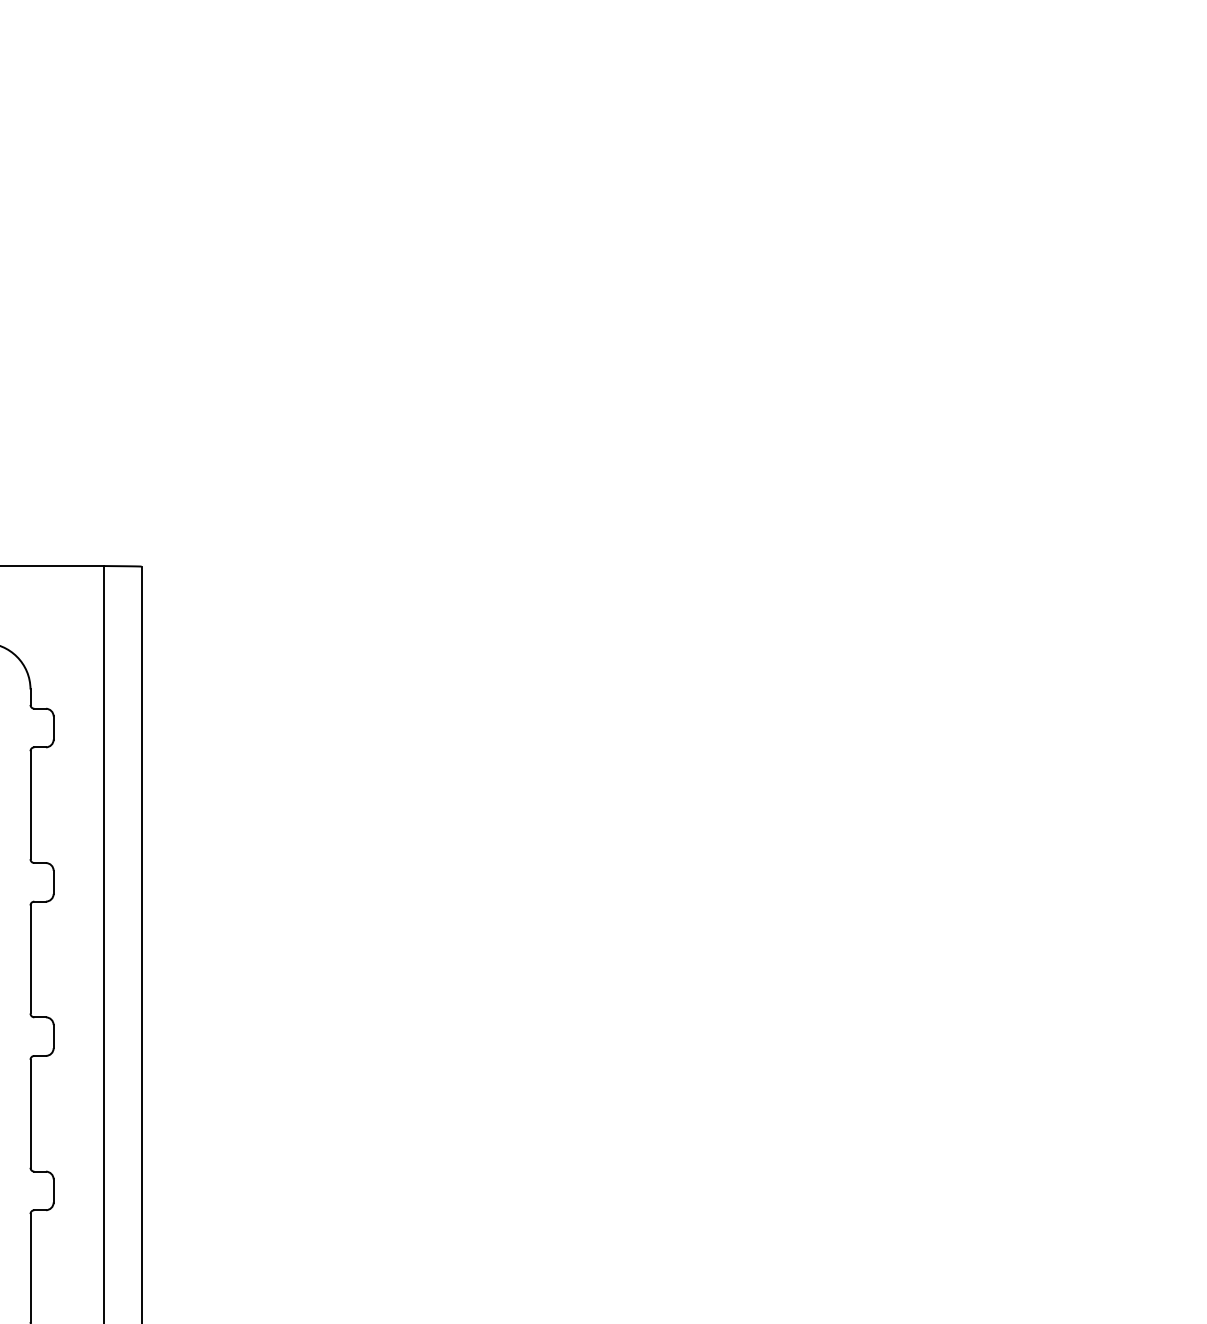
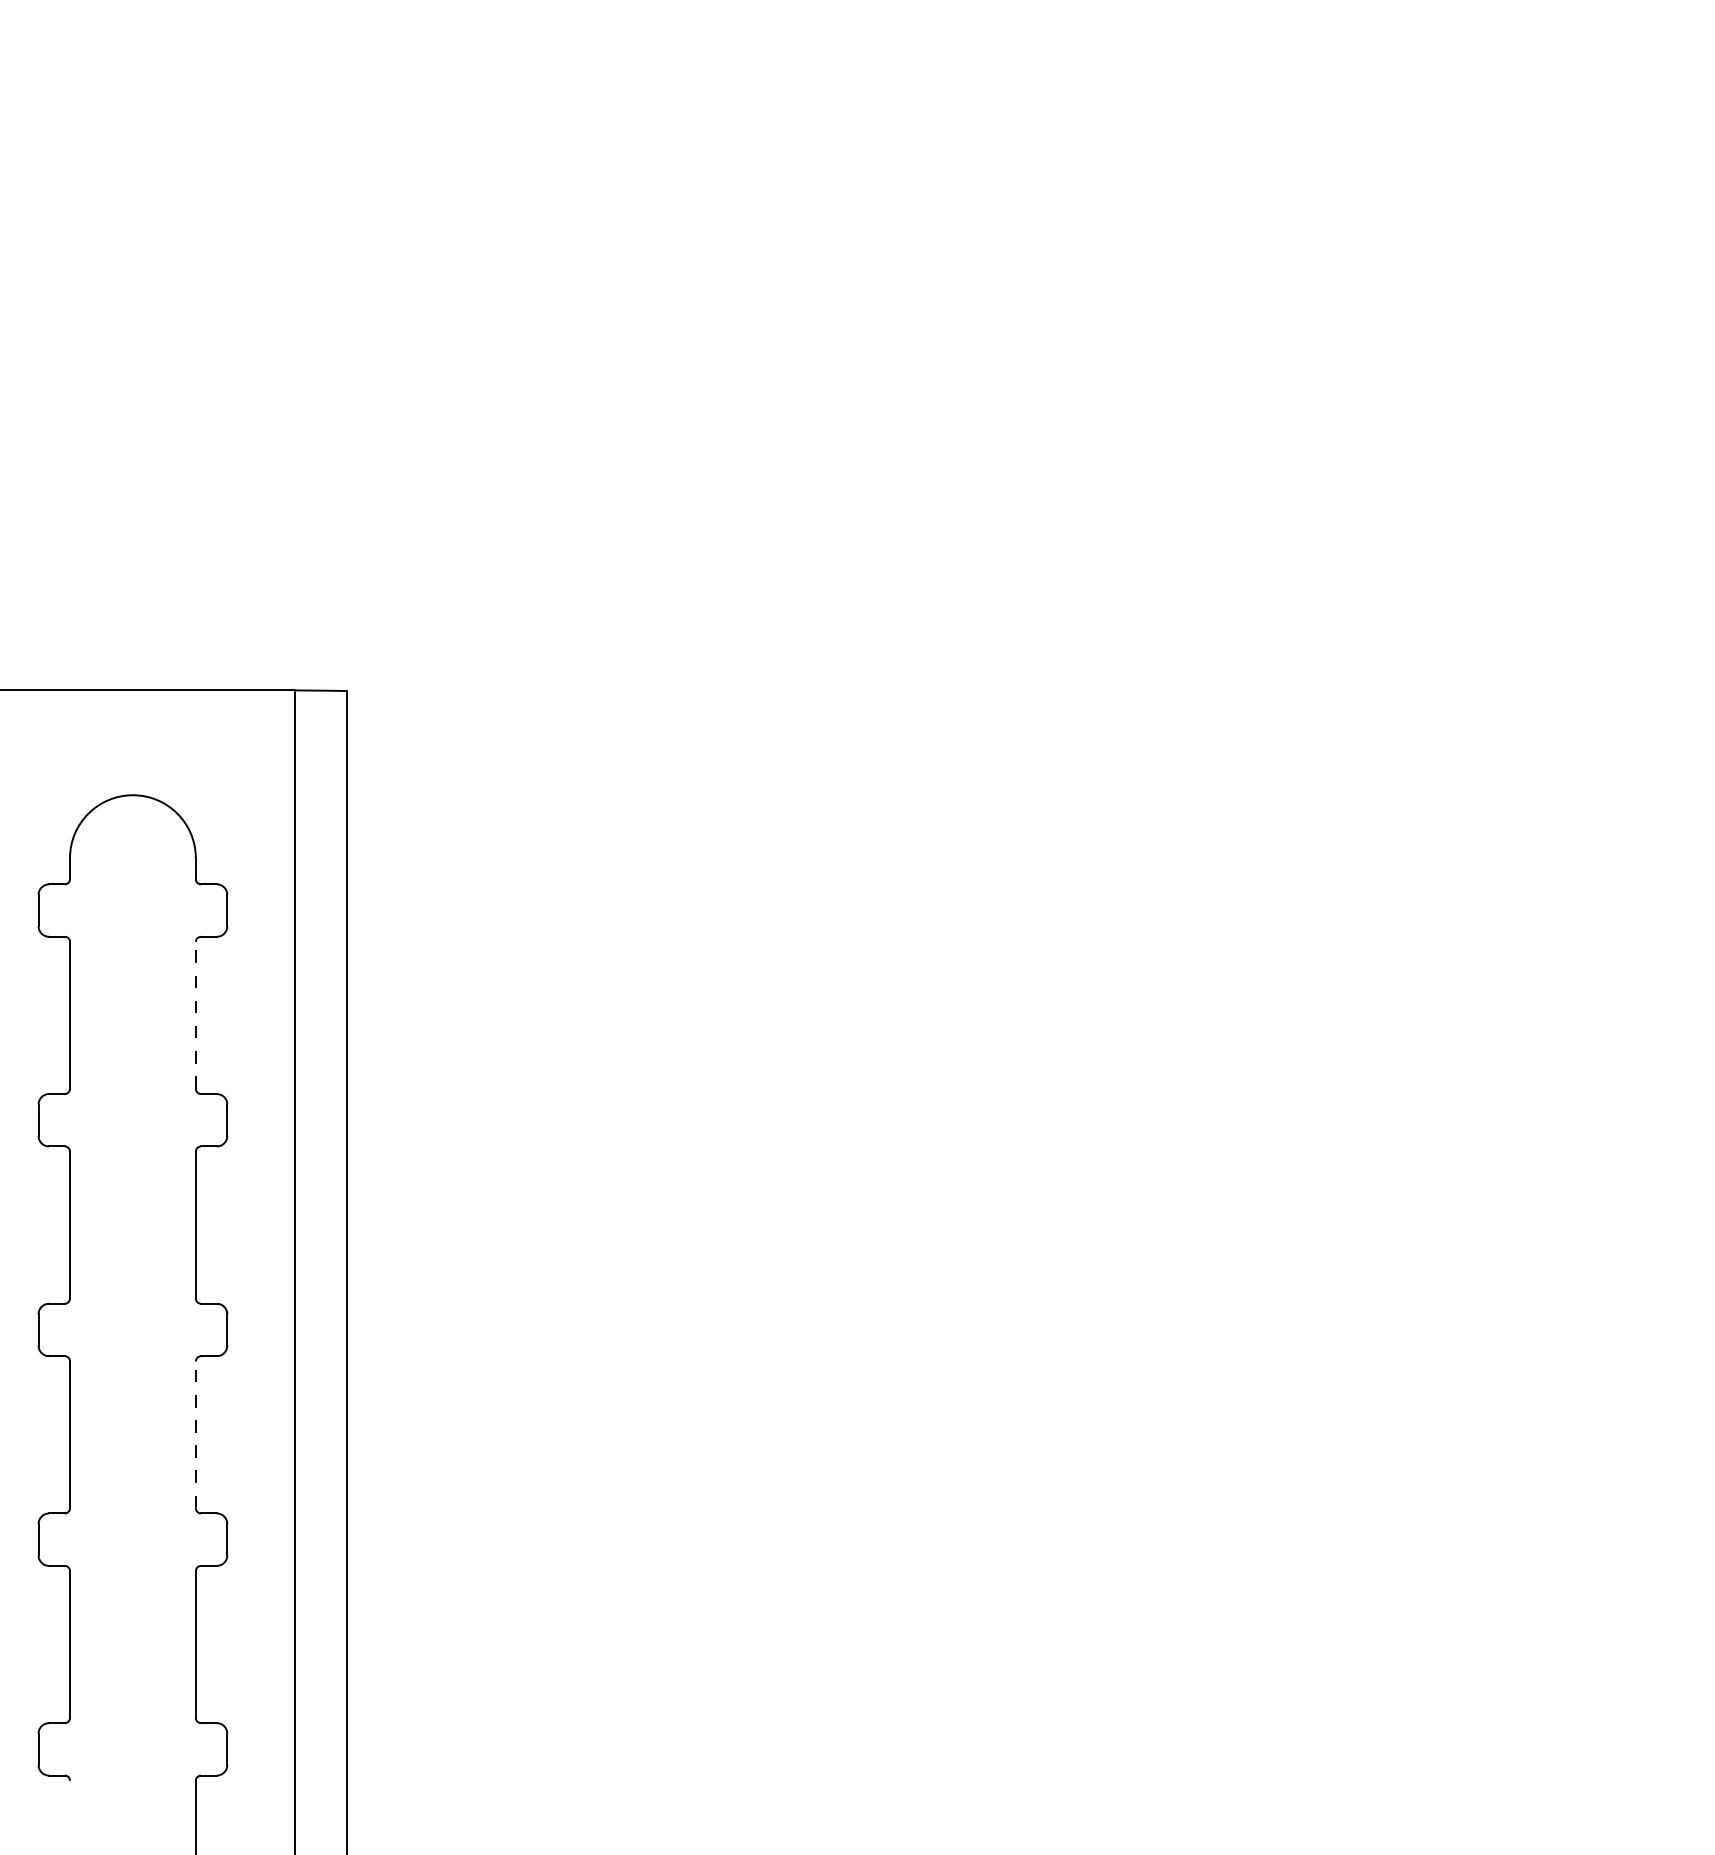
line: (30, 804) -> (195, 1014), solid -> dashed
line: (30, 1113) -> (195, 1434), solid -> dashed

